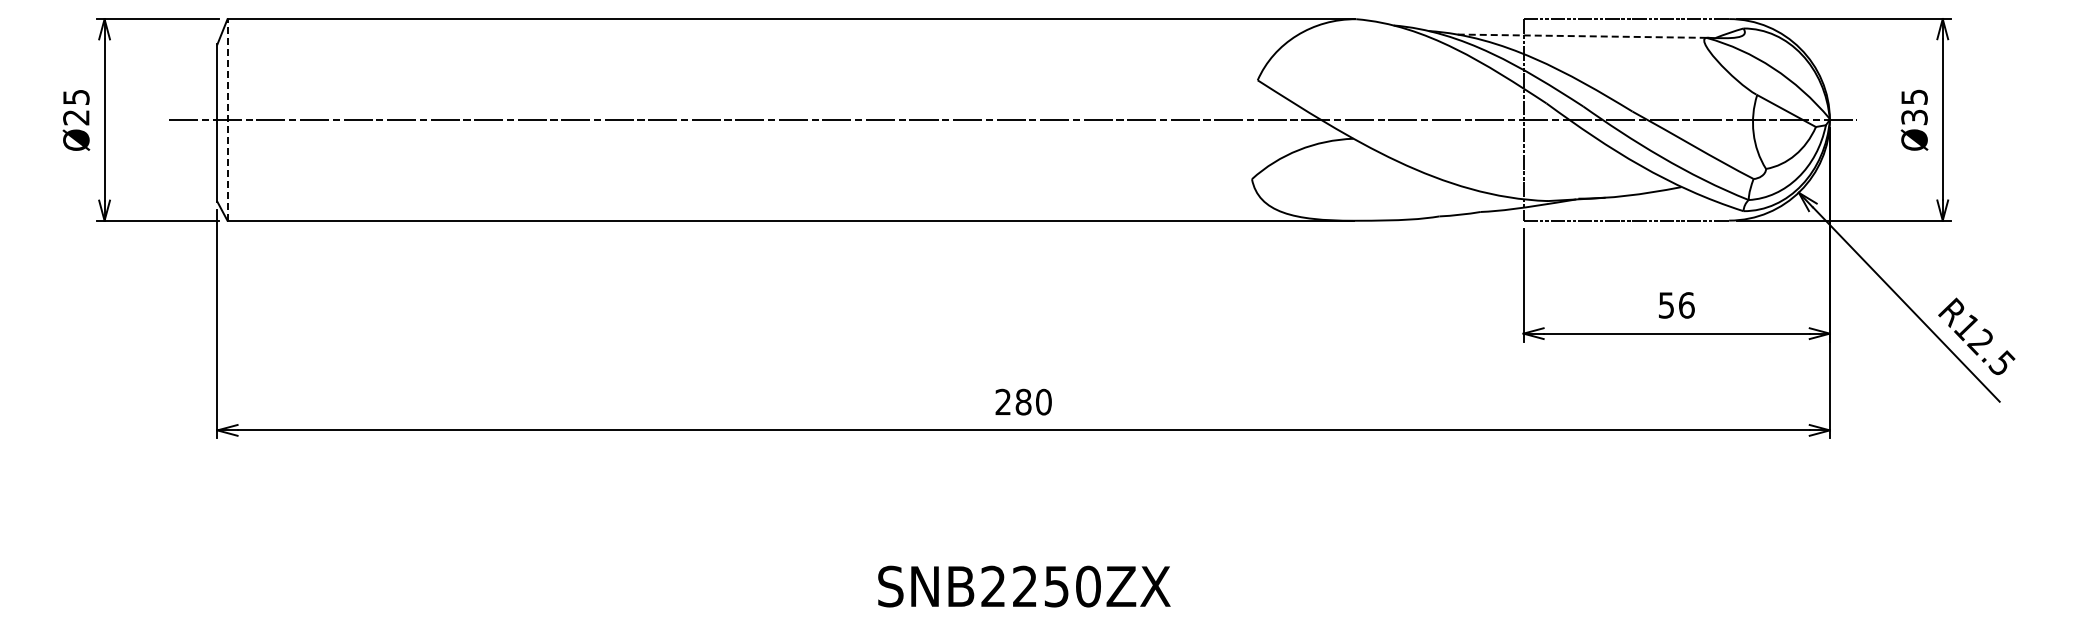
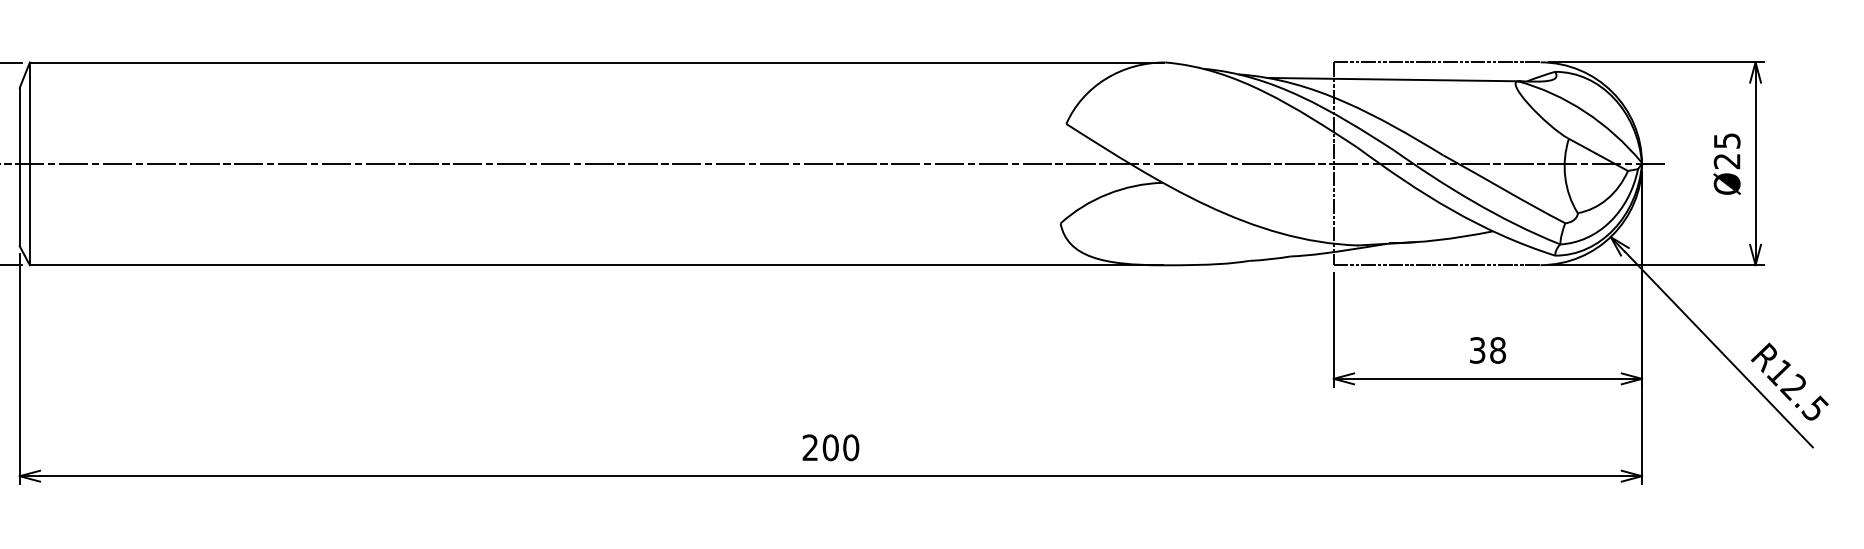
line: (1584, 36) -> (1395, 79), dashed -> solid
text: (1914, 117) -> (1727, 161), Ø35 -> Ø25
line: (227, 120) -> (29, 164), dashed -> solid
text: (1676, 305) -> (1487, 350), 56 -> 38
text: (1023, 402) -> (830, 448), 280 -> 200

